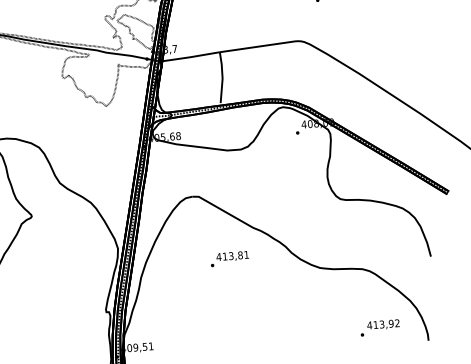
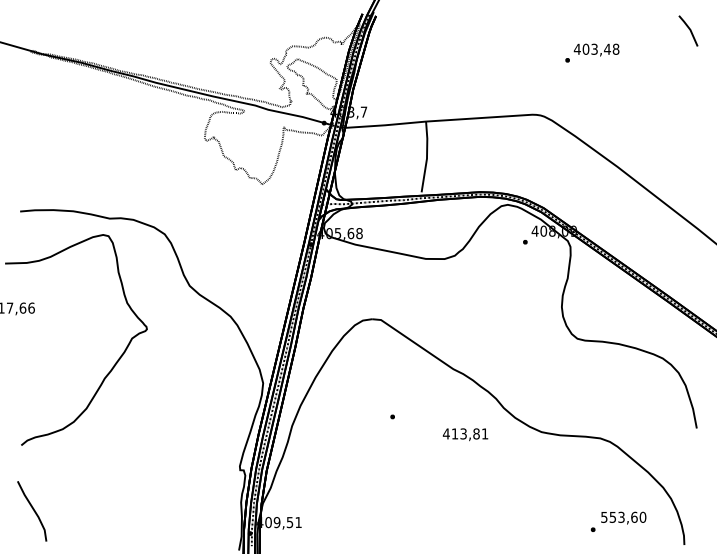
text: (232, 256) -> (465, 434), moved
text: (383, 323) -> (623, 516), 413,92 -> 553,60

